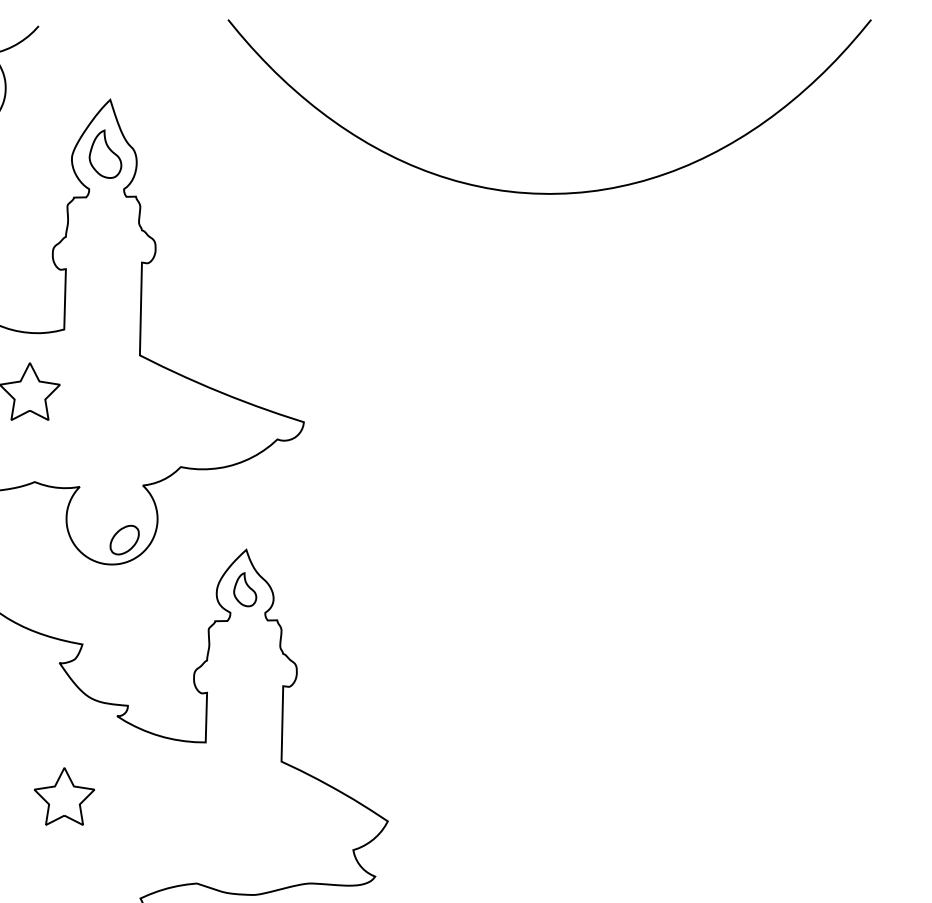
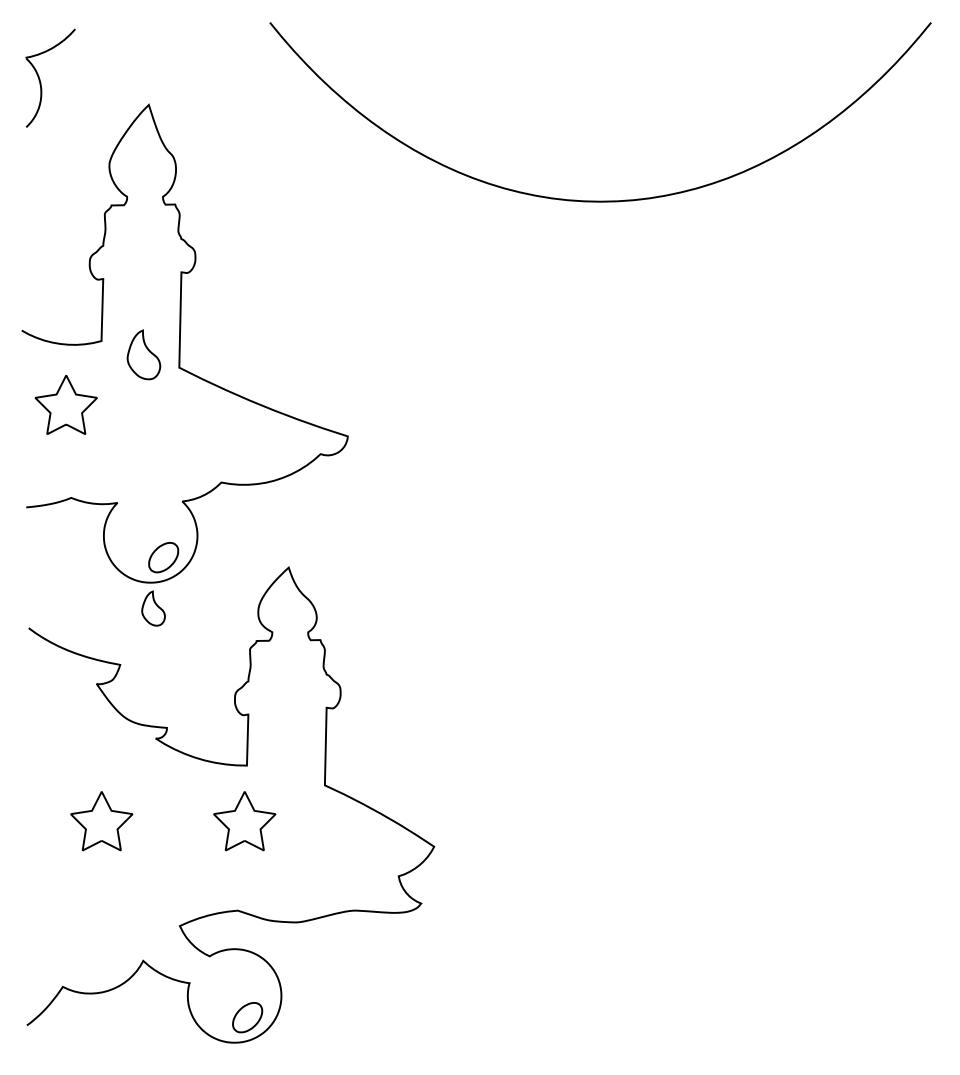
part: (105, 153) -> (143, 354), moved
part: (245, 589) -> (153, 608), moved
part: (203, 796) -> (244, 821), added

